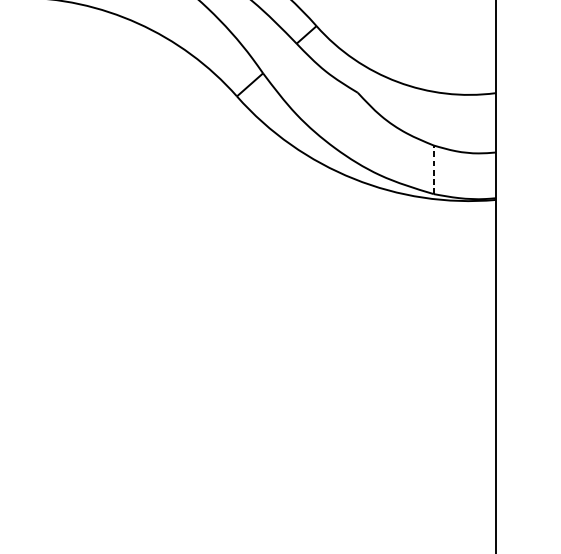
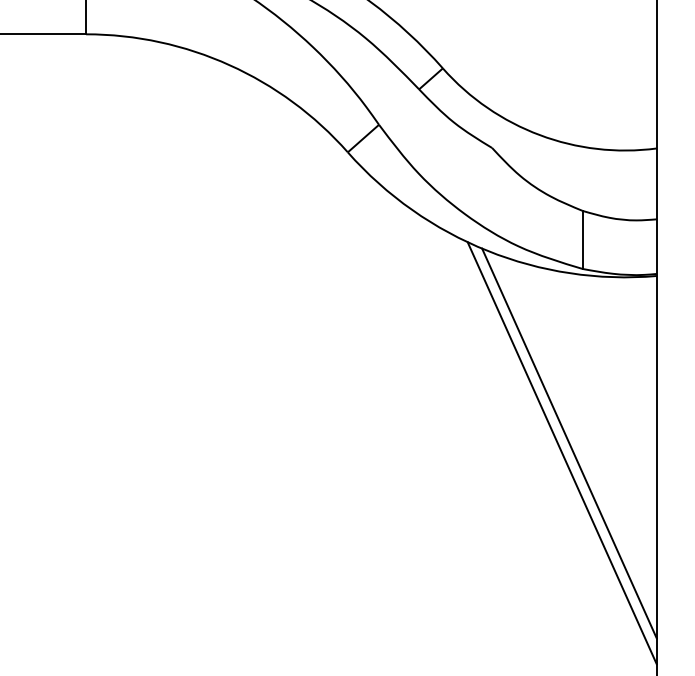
line: (433, 169) -> (582, 239), dashed -> solid
line: (422, 340) -> (569, 443), added
line: (415, 348) -> (561, 453), added

